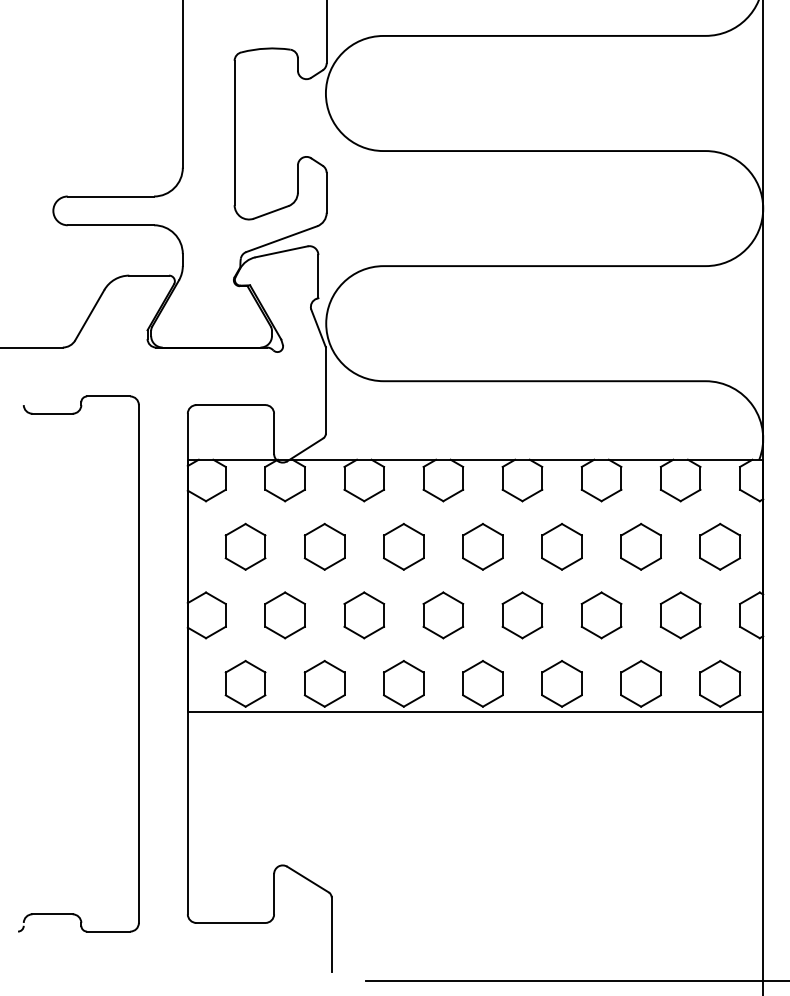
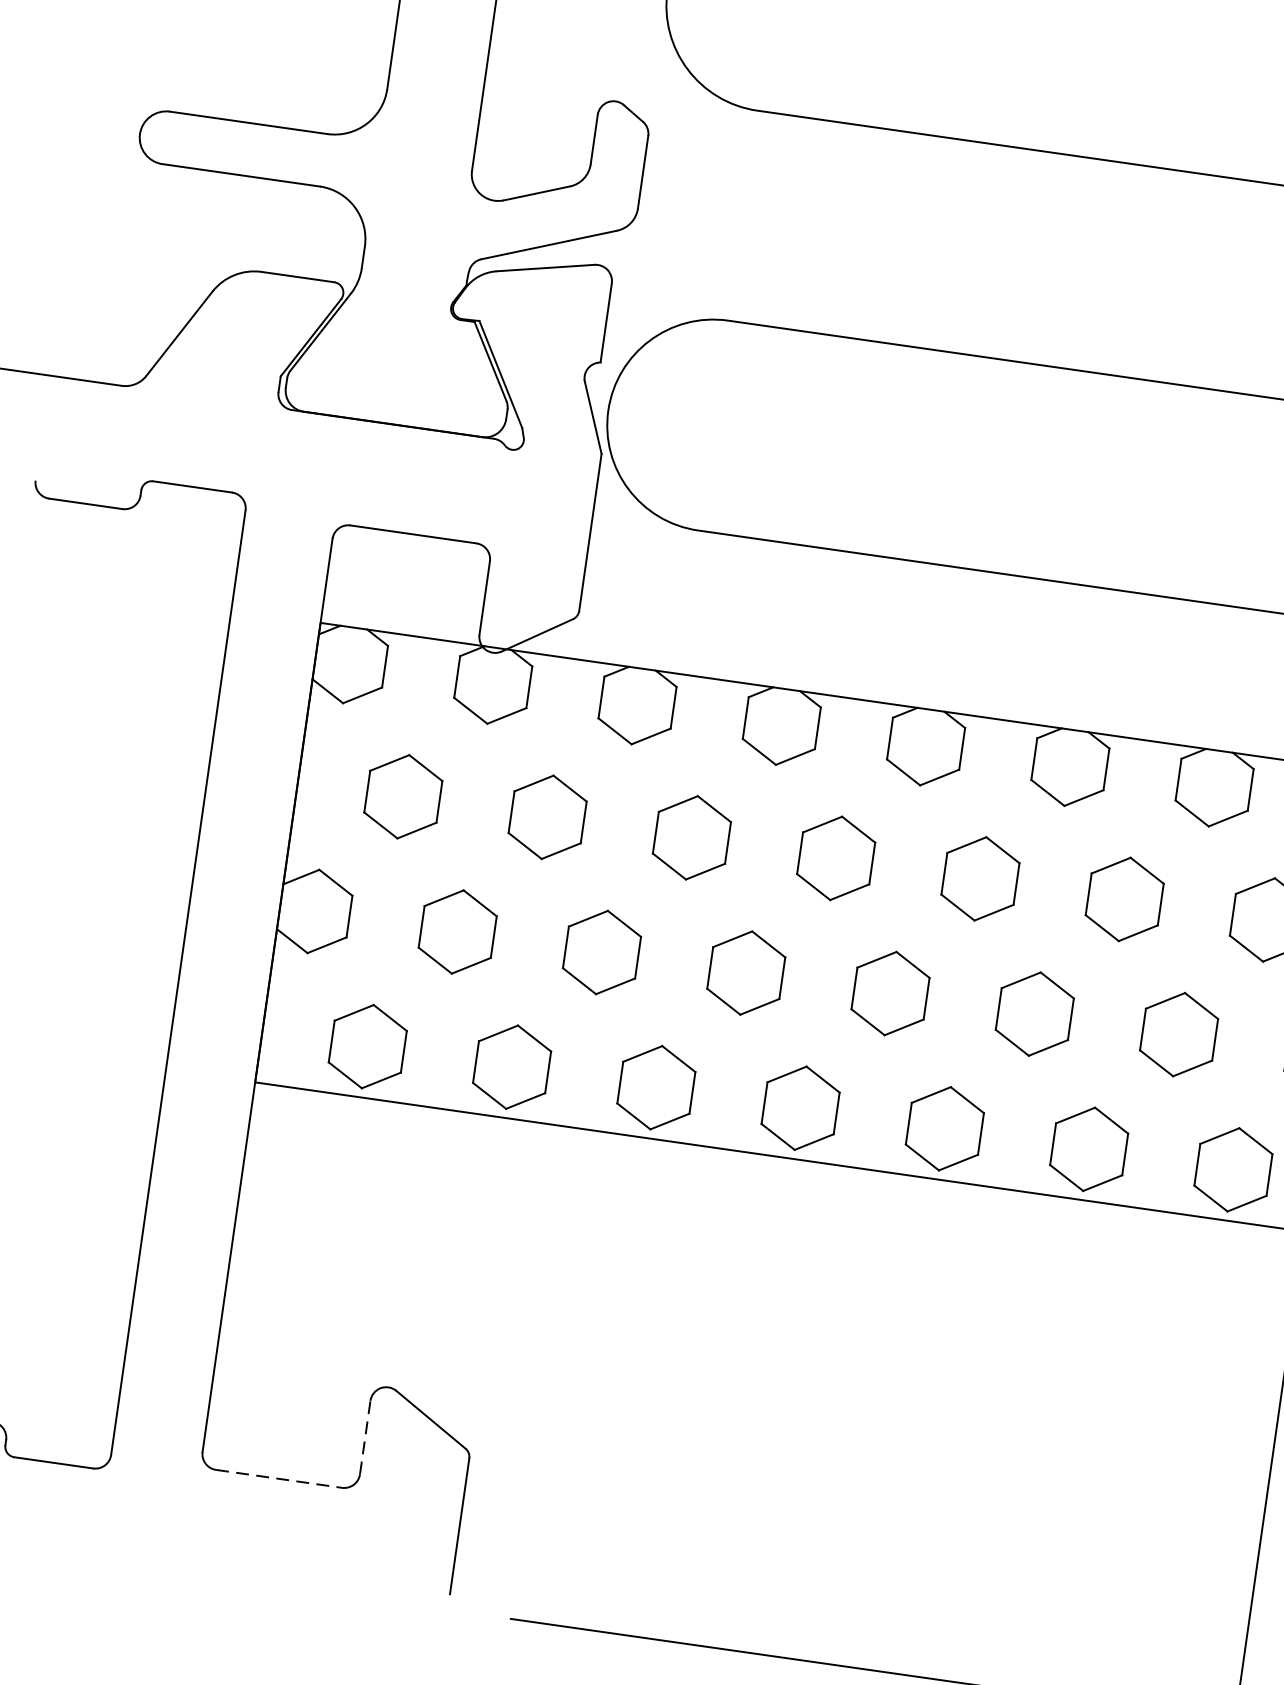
line: (274, 893) -> (366, 1436), solid -> dashed
line: (230, 922) -> (278, 1477), solid -> dashed

